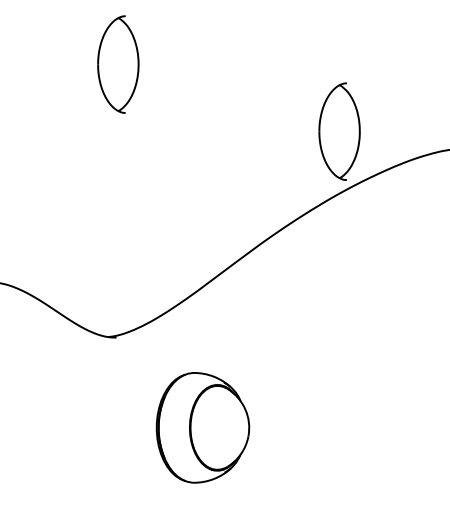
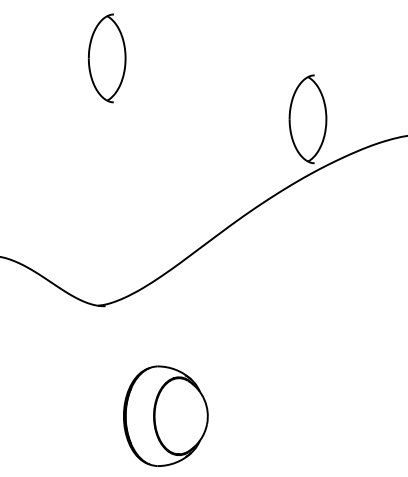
part: (202, 427) -> (165, 415), moved

